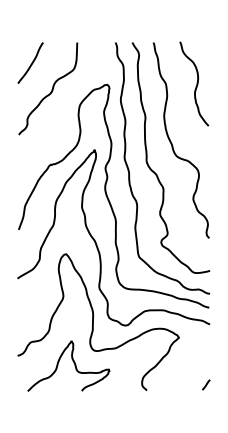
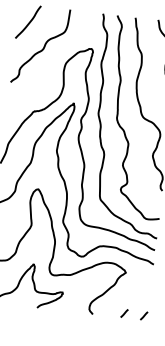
curve: (183, 384) -> (124, 313), added

